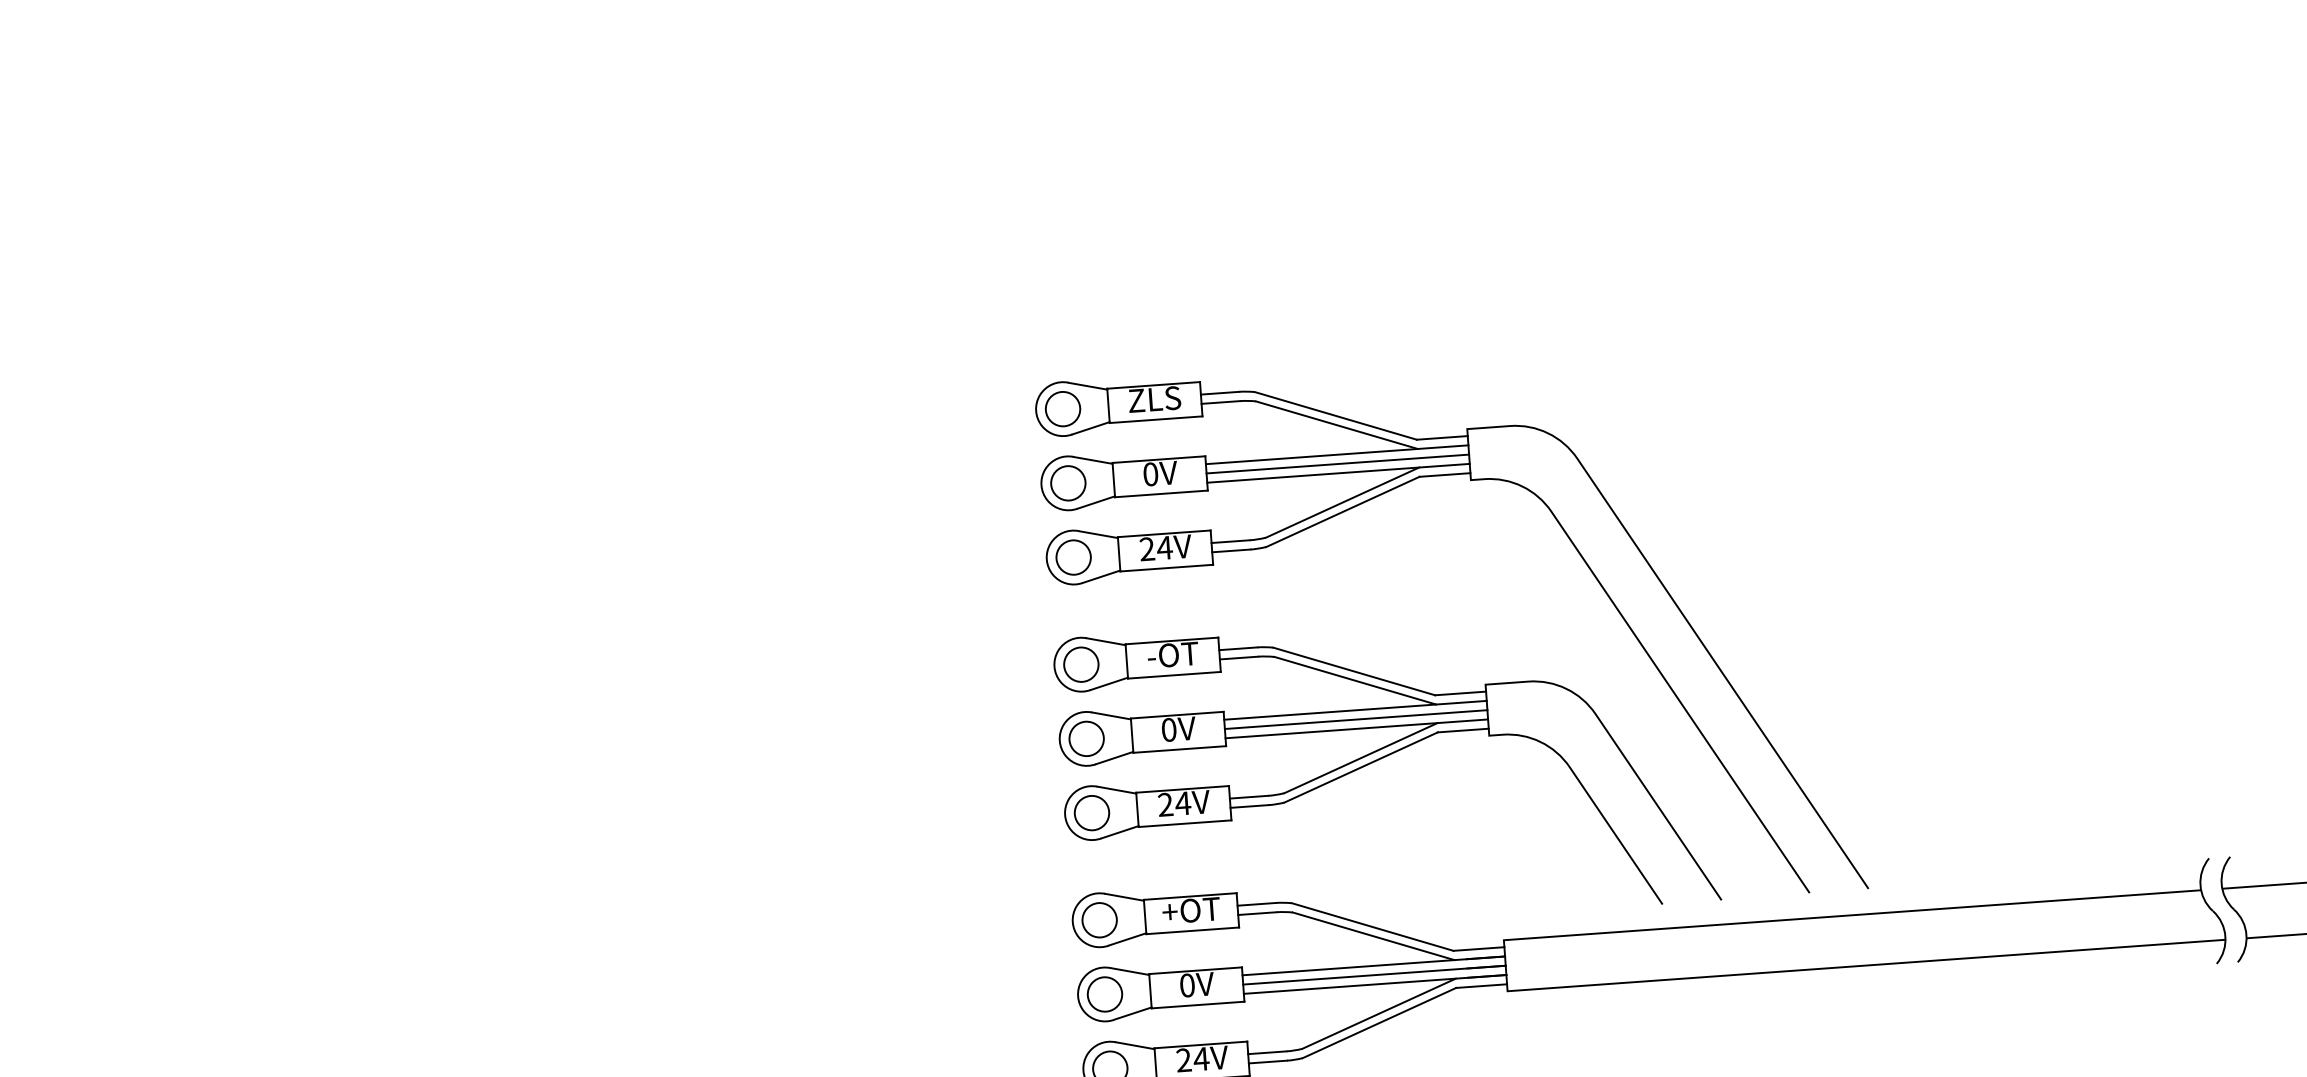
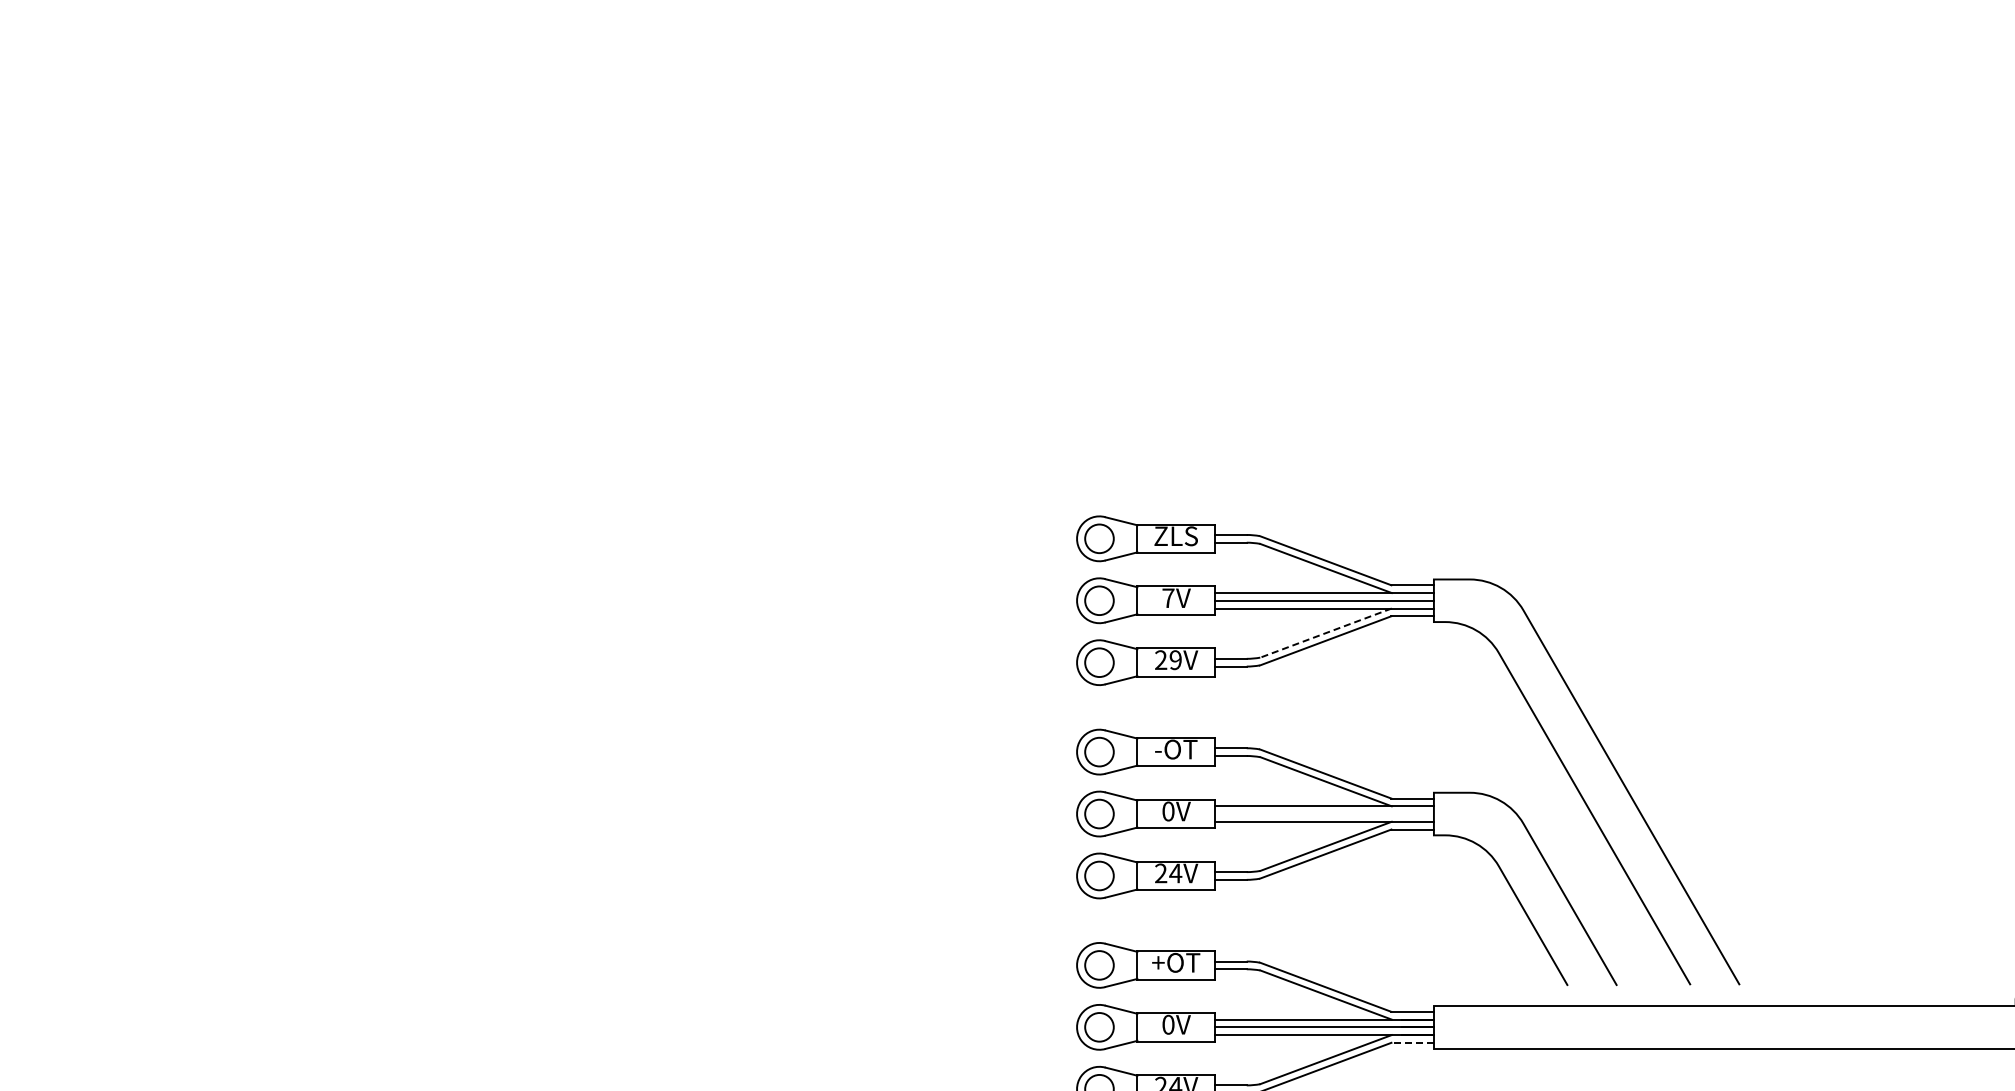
text: (1150, 474) -> (1168, 598), 0V -> 7V
line: (1341, 503) -> (1325, 633), solid -> dashed
text: (1164, 548) -> (1175, 660), 24V -> 29V
line: (1355, 720) -> (1323, 814), removed
line: (1481, 985) -> (1412, 1042), solid -> dashed

